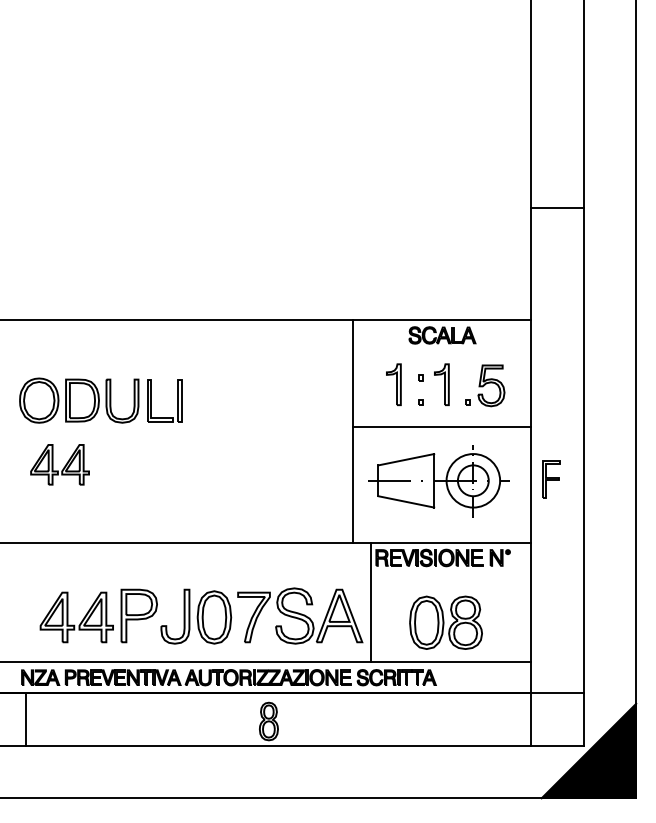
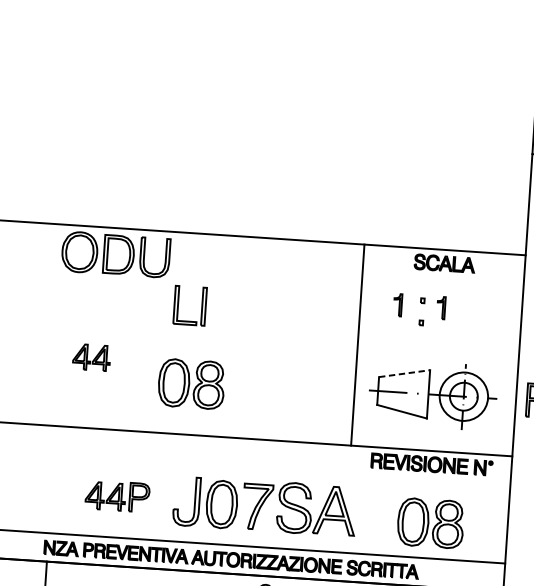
part: (393, 384) -> (397, 304), size x0.6
part: (441, 384) -> (440, 307), size x0.6
part: (485, 385) -> (480, 311), removed
part: (79, 400) -> (116, 254), moved
line: (441, 426) -> (438, 345), removed
line: (406, 459) -> (404, 373), solid -> dashed
part: (59, 464) -> (91, 357), size x0.7
part: (171, 486) -> (191, 383), added
line: (371, 602) -> (364, 500), removed
part: (98, 615) -> (117, 495), size x0.6

